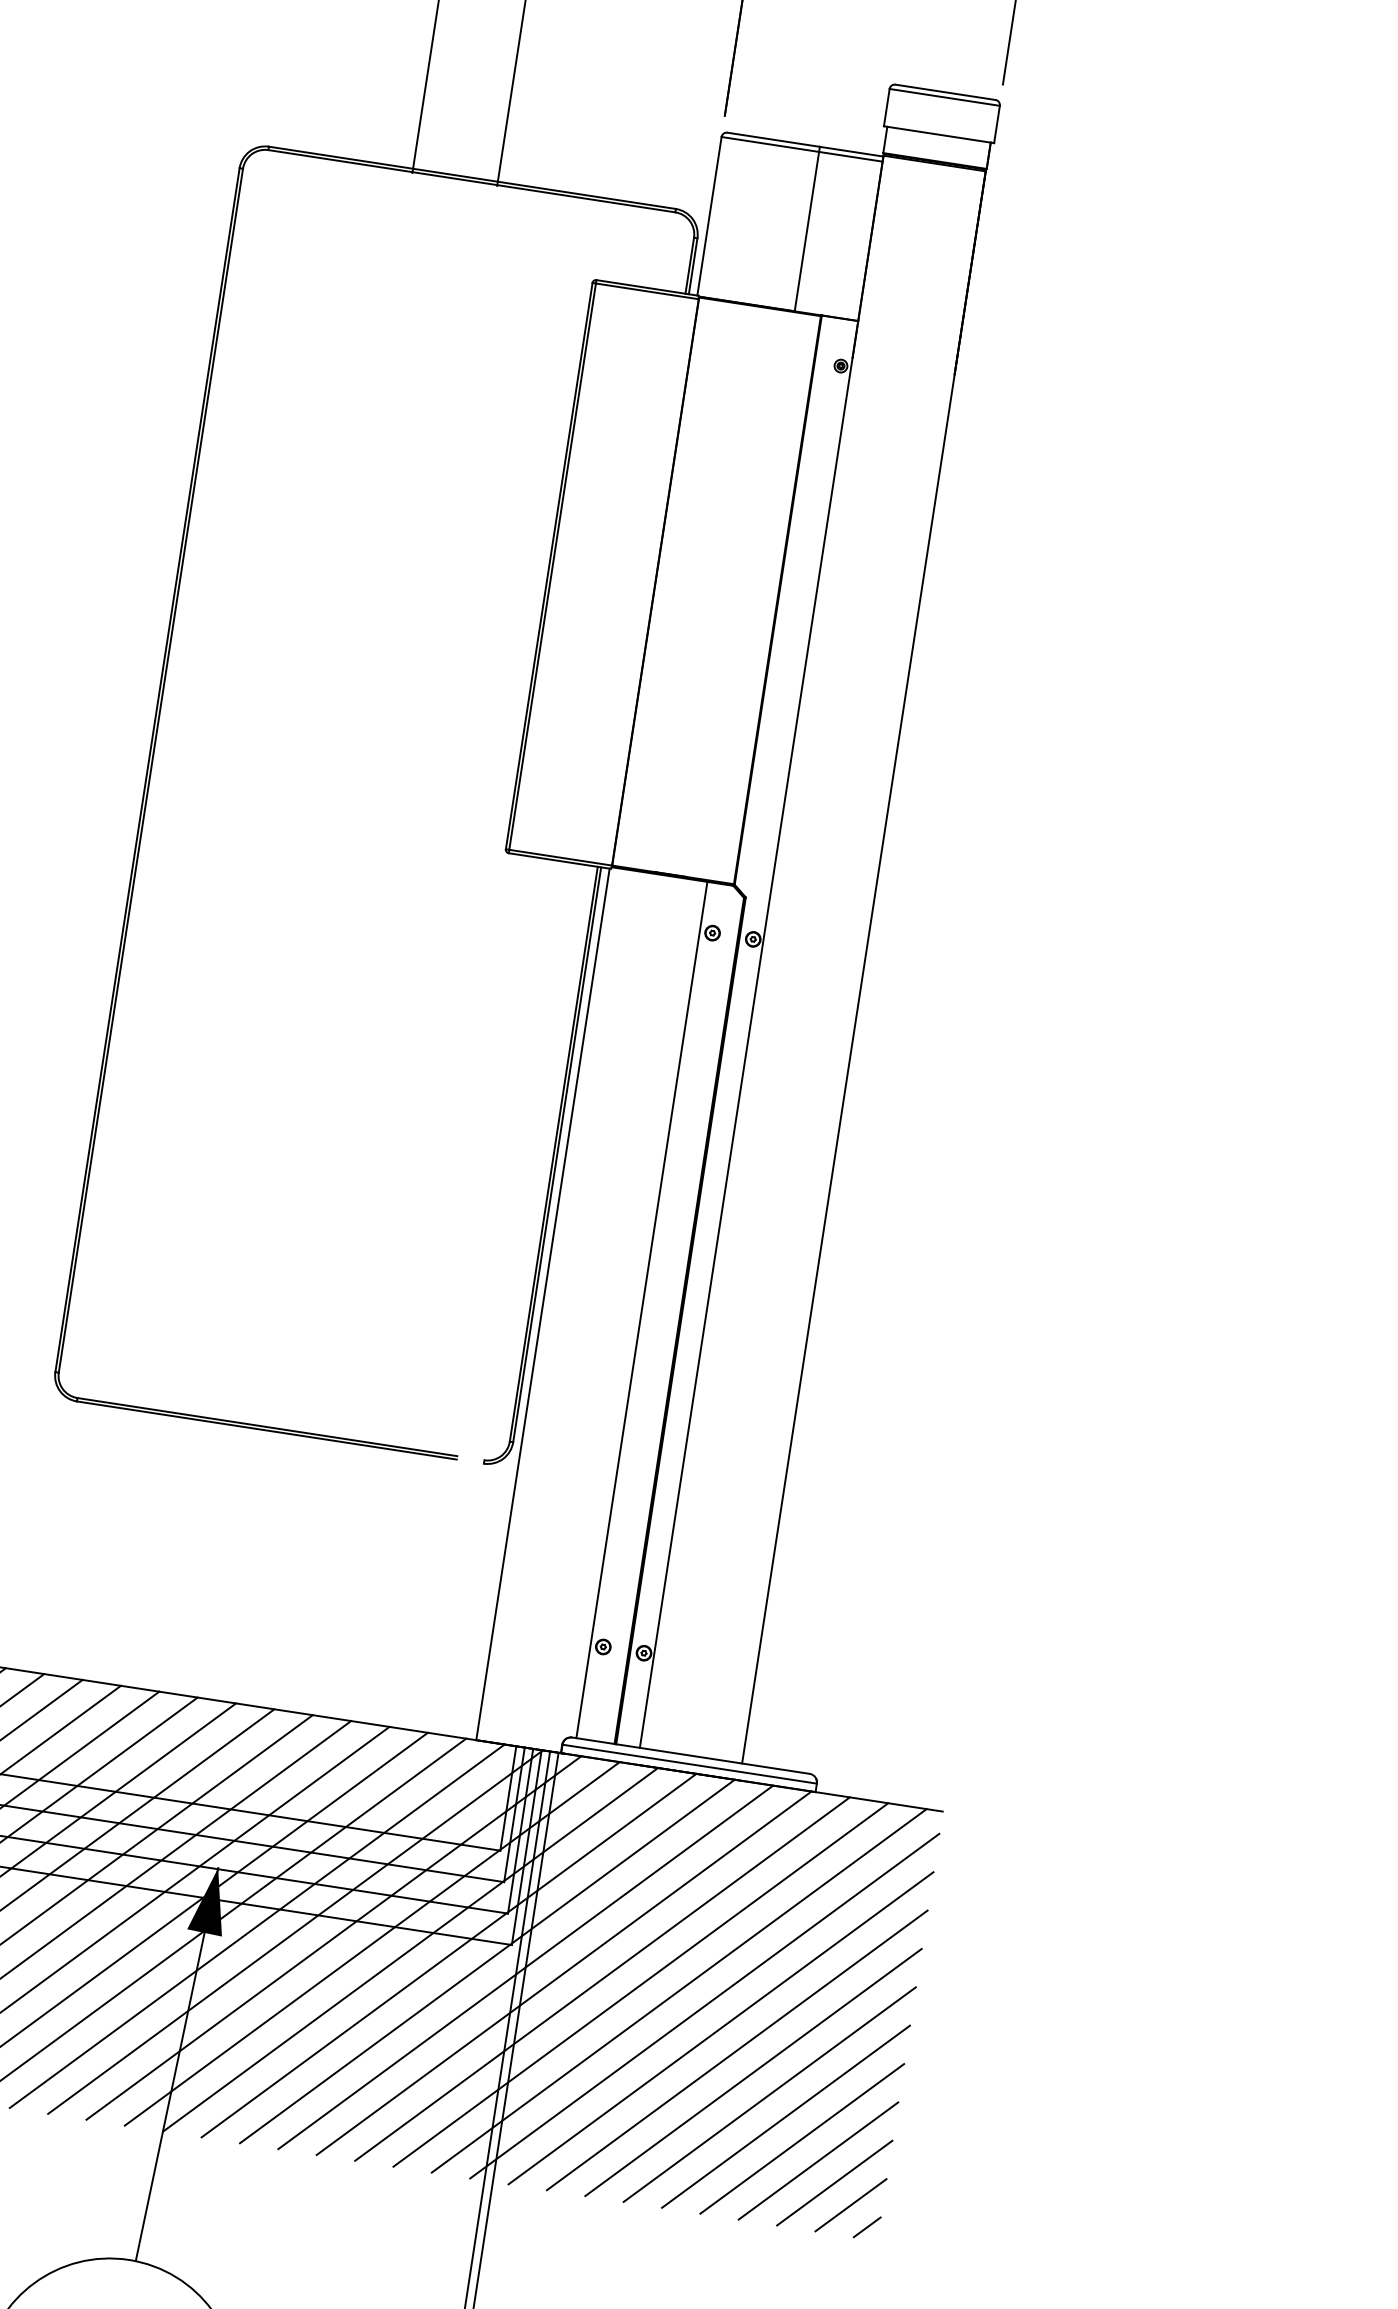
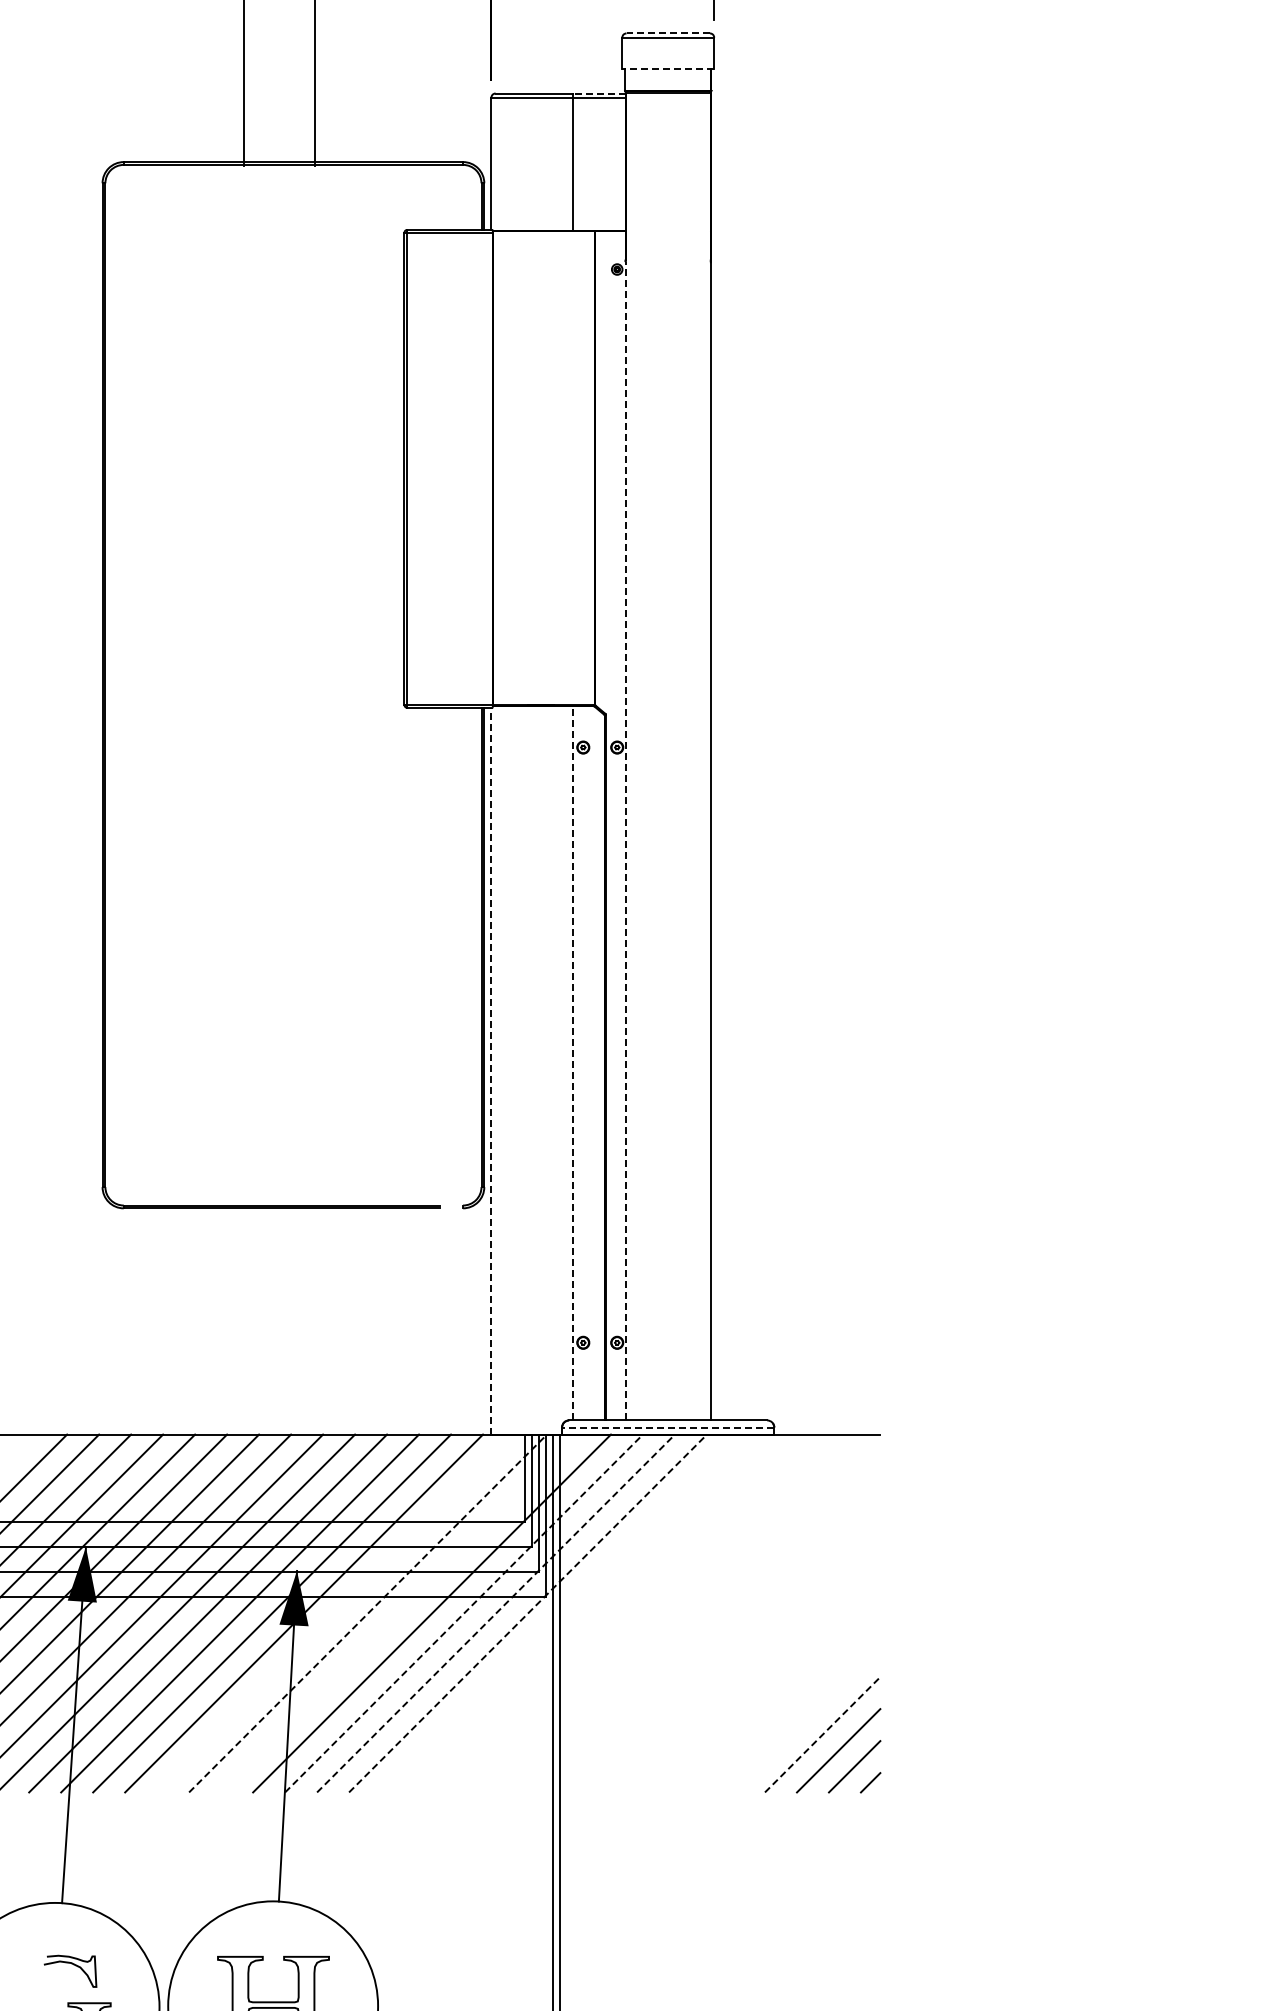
line: (945, 92) -> (668, 33), solid -> dashed
line: (939, 134) -> (668, 68), solid -> dashed
line: (850, 151) -> (598, 93), solid -> dashed
line: (746, 1052) -> (625, 840), solid -> dashed
line: (543, 1303) -> (491, 1070), solid -> dashed
line: (641, 1308) -> (572, 1062), solid -> dashed
line: (688, 1764) -> (667, 1427), solid -> dashed
line: (257, 1926) -> (336, 1613), removed
line: (296, 1932) -> (368, 1613), solid -> dashed
line: (334, 1938) -> (400, 1613), removed
line: (411, 1949) -> (464, 1613), solid -> dashed
line: (449, 1955) -> (496, 1613), solid -> dashed
line: (487, 1961) -> (528, 1613), solid -> dashed
line: (525, 1967) -> (559, 1613), removed
line: (563, 1973) -> (591, 1613), removed
line: (601, 1979) -> (623, 1613), removed
line: (640, 1984) -> (655, 1613), removed
line: (678, 1990) -> (687, 1613), removed
line: (704, 2005) -> (710, 1622), removed
line: (720, 2027) -> (726, 1638), removed
line: (737, 2050) -> (742, 1654), removed
line: (753, 2072) -> (758, 1670), removed
line: (769, 2094) -> (774, 1686), removed
line: (785, 2116) -> (790, 1702), removed
line: (802, 2138) -> (806, 1718), removed
line: (818, 2160) -> (822, 1734), solid -> dashed

